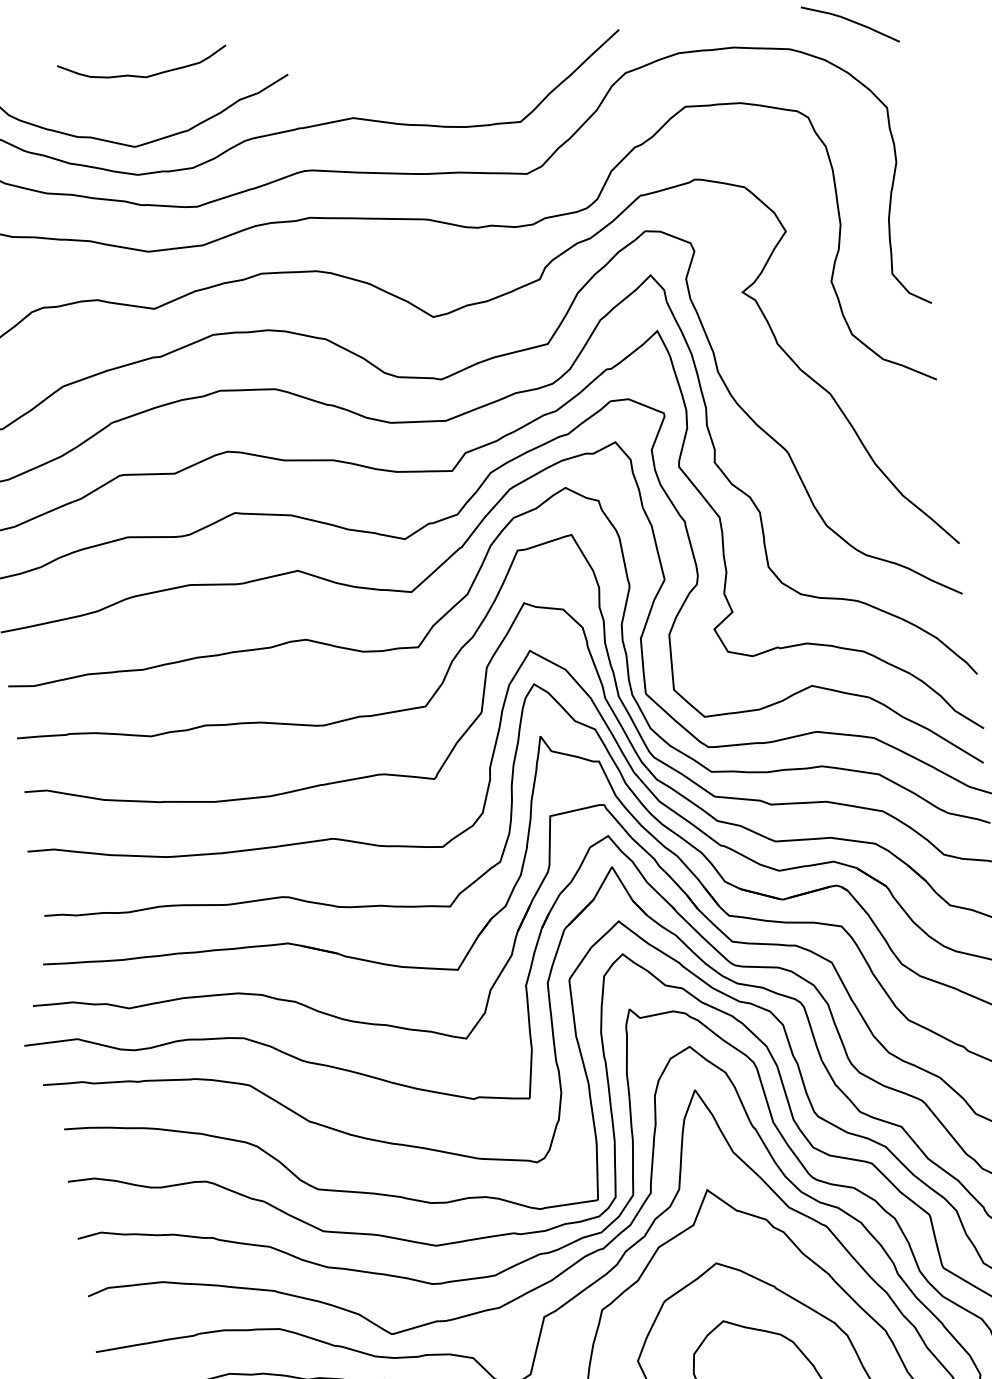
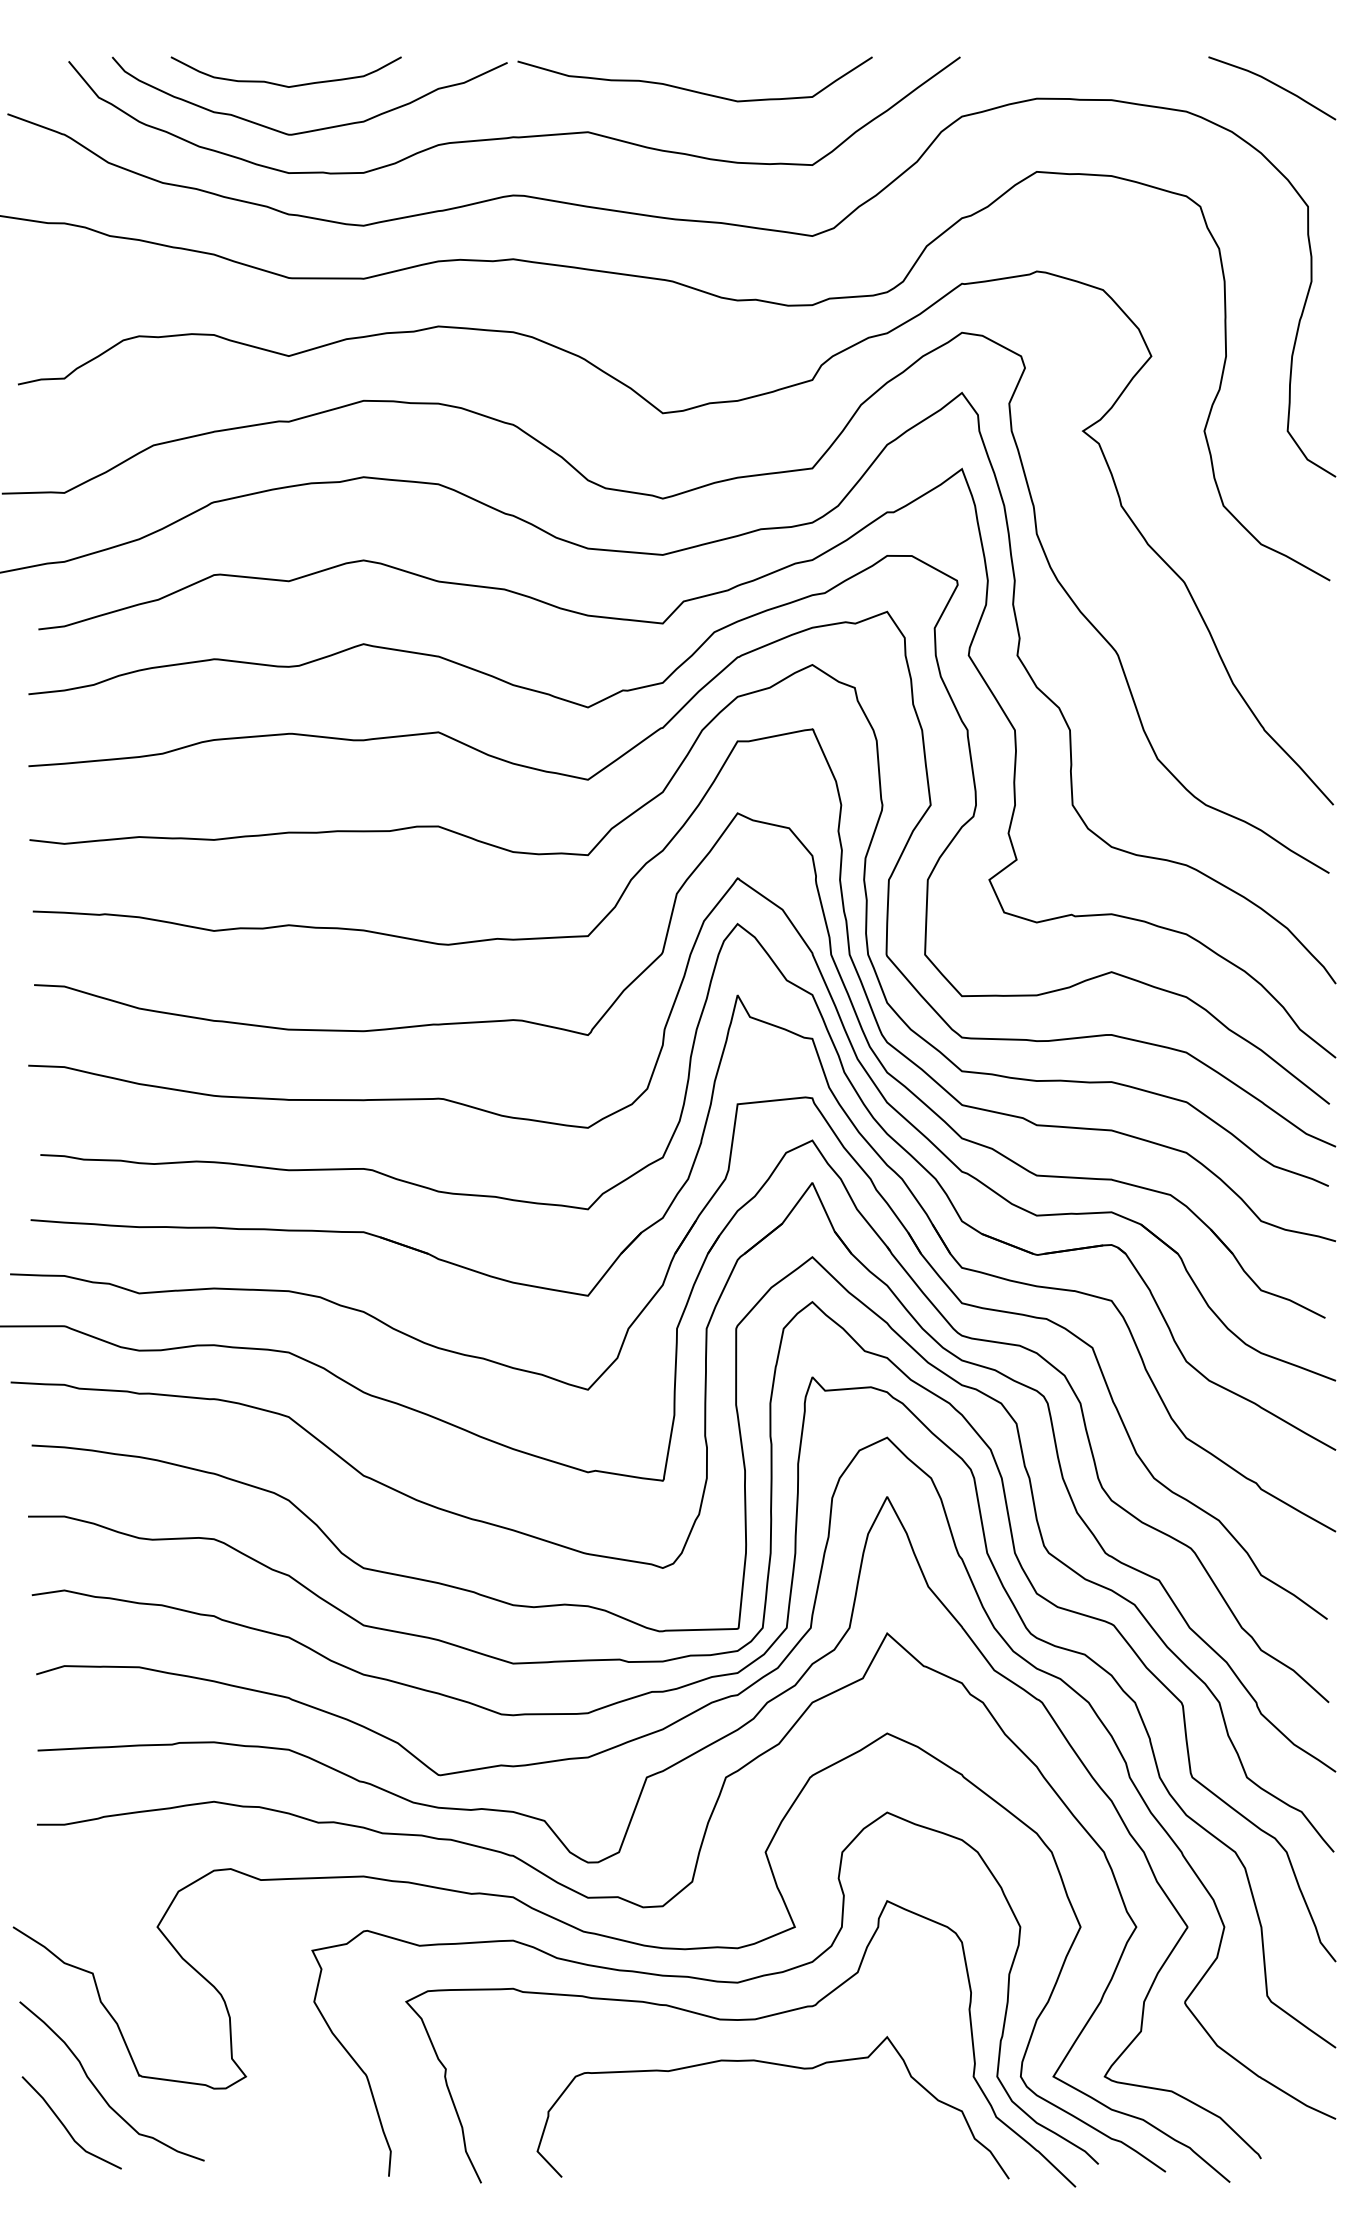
curve: (141, 75) -> (282, 84), moved
curve: (425, 77) -> (691, 89), added

